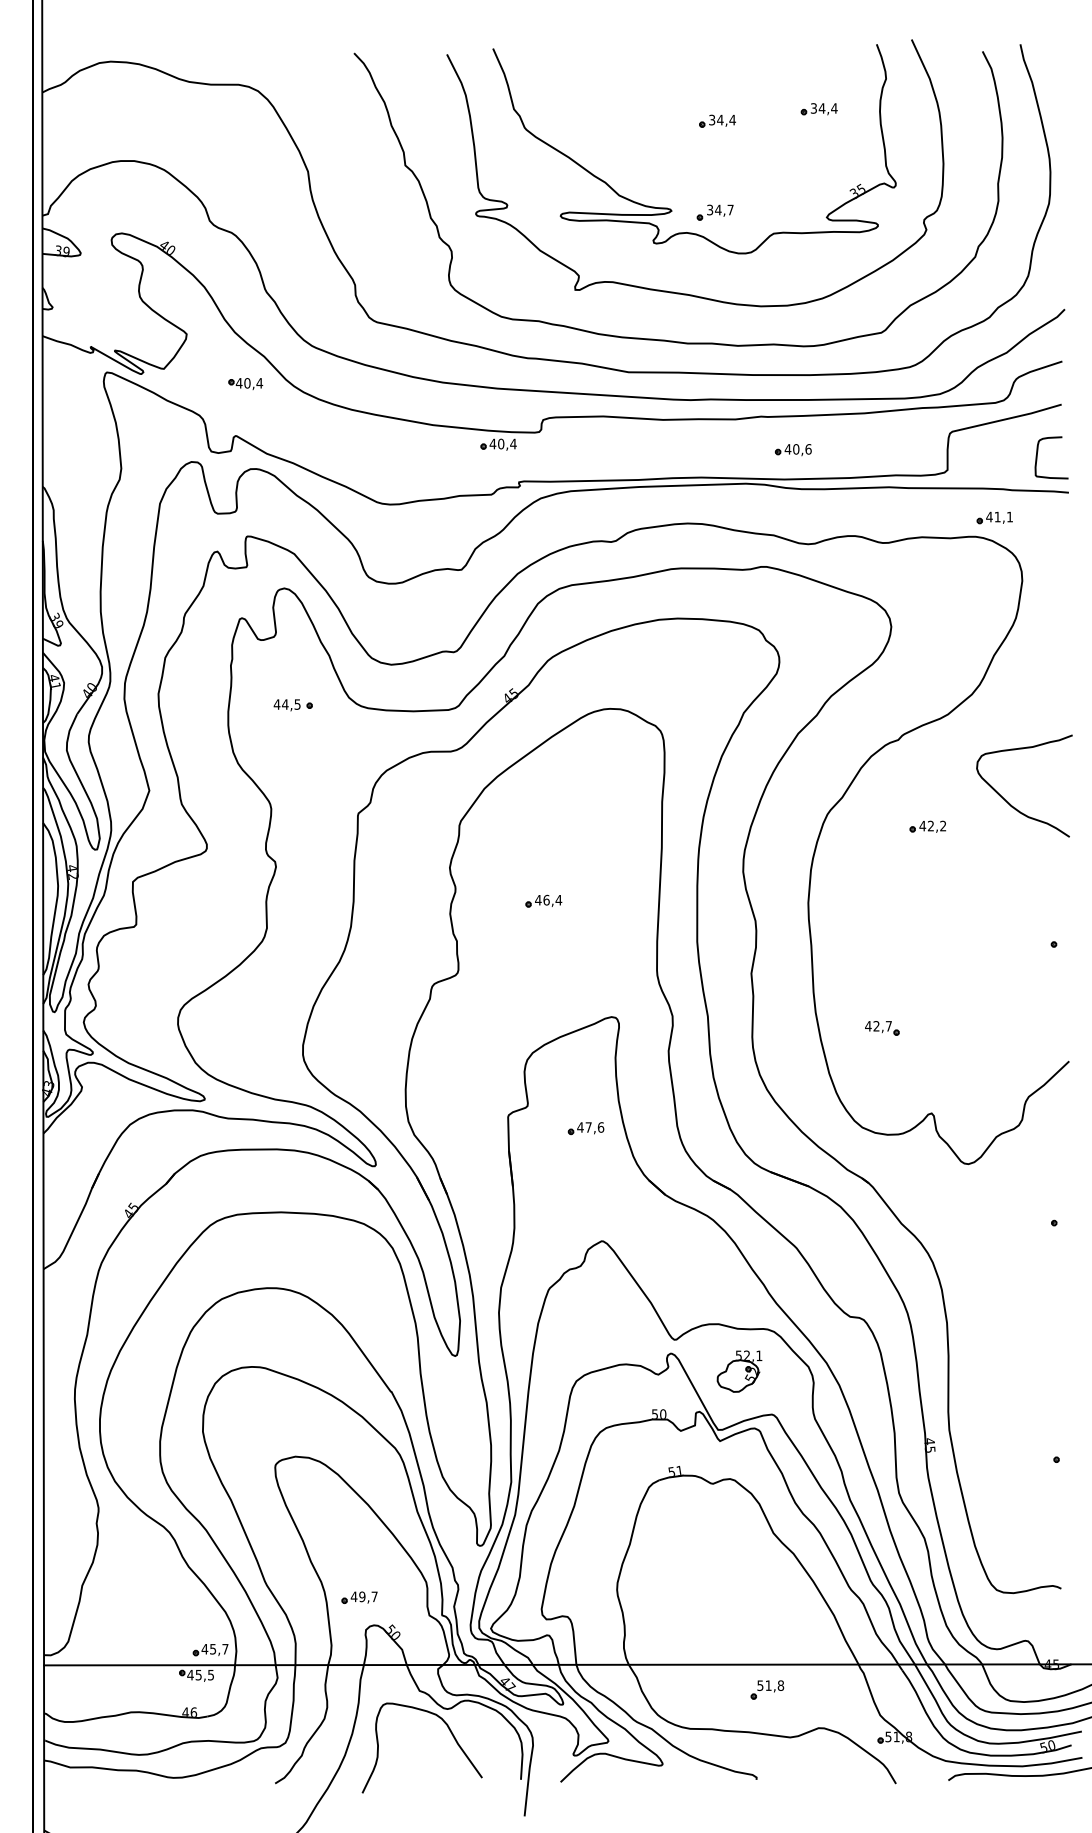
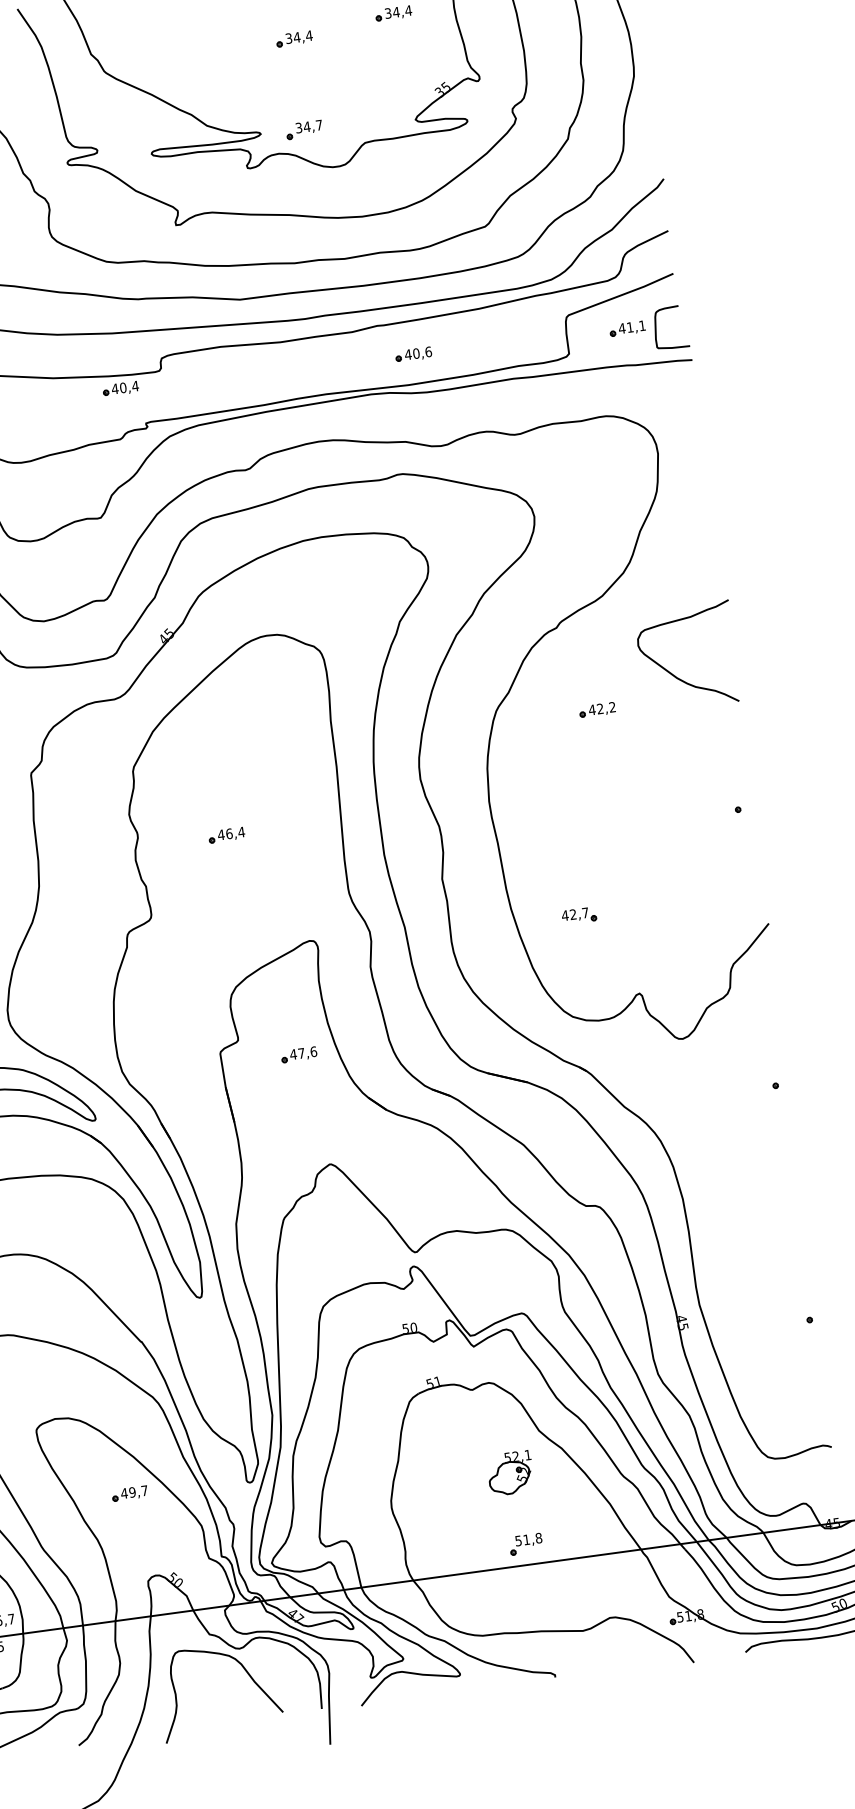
part: (994, 517) -> (627, 328), moved
part: (739, 1371) -> (510, 1473), moved
part: (359, 1597) -> (129, 1493), moved
part: (767, 1689) -> (526, 1543), moved

